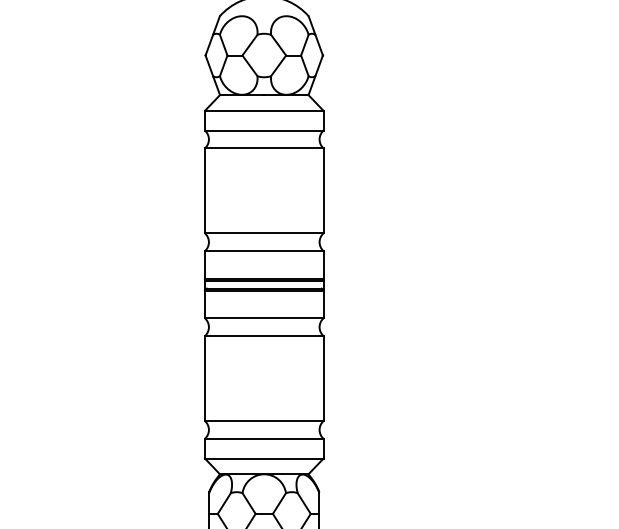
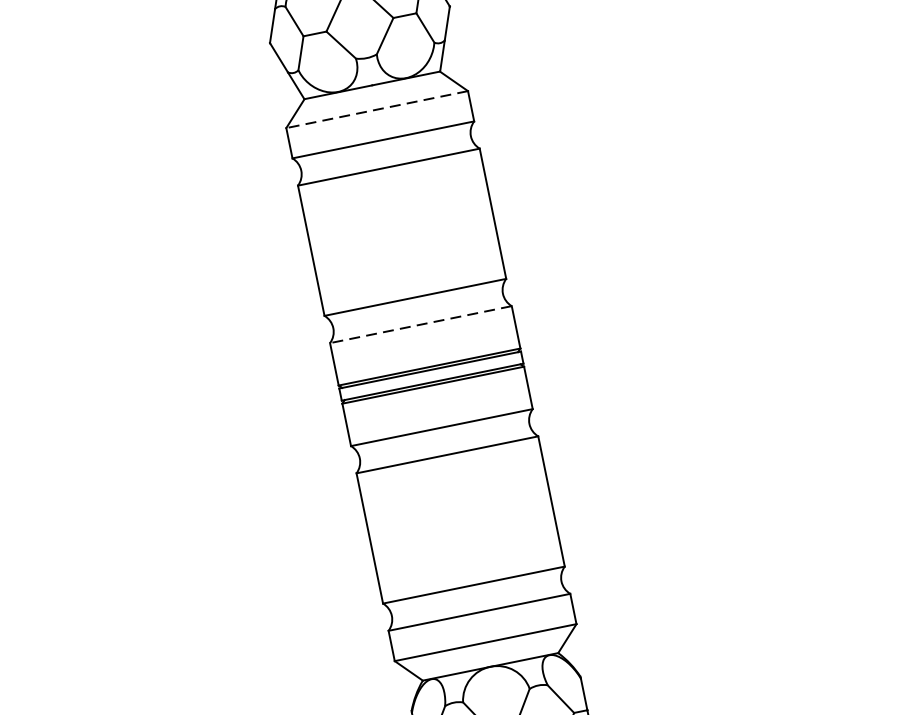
line: (263, 110) -> (375, 109), solid -> dashed
line: (263, 251) -> (419, 325), solid -> dashed

